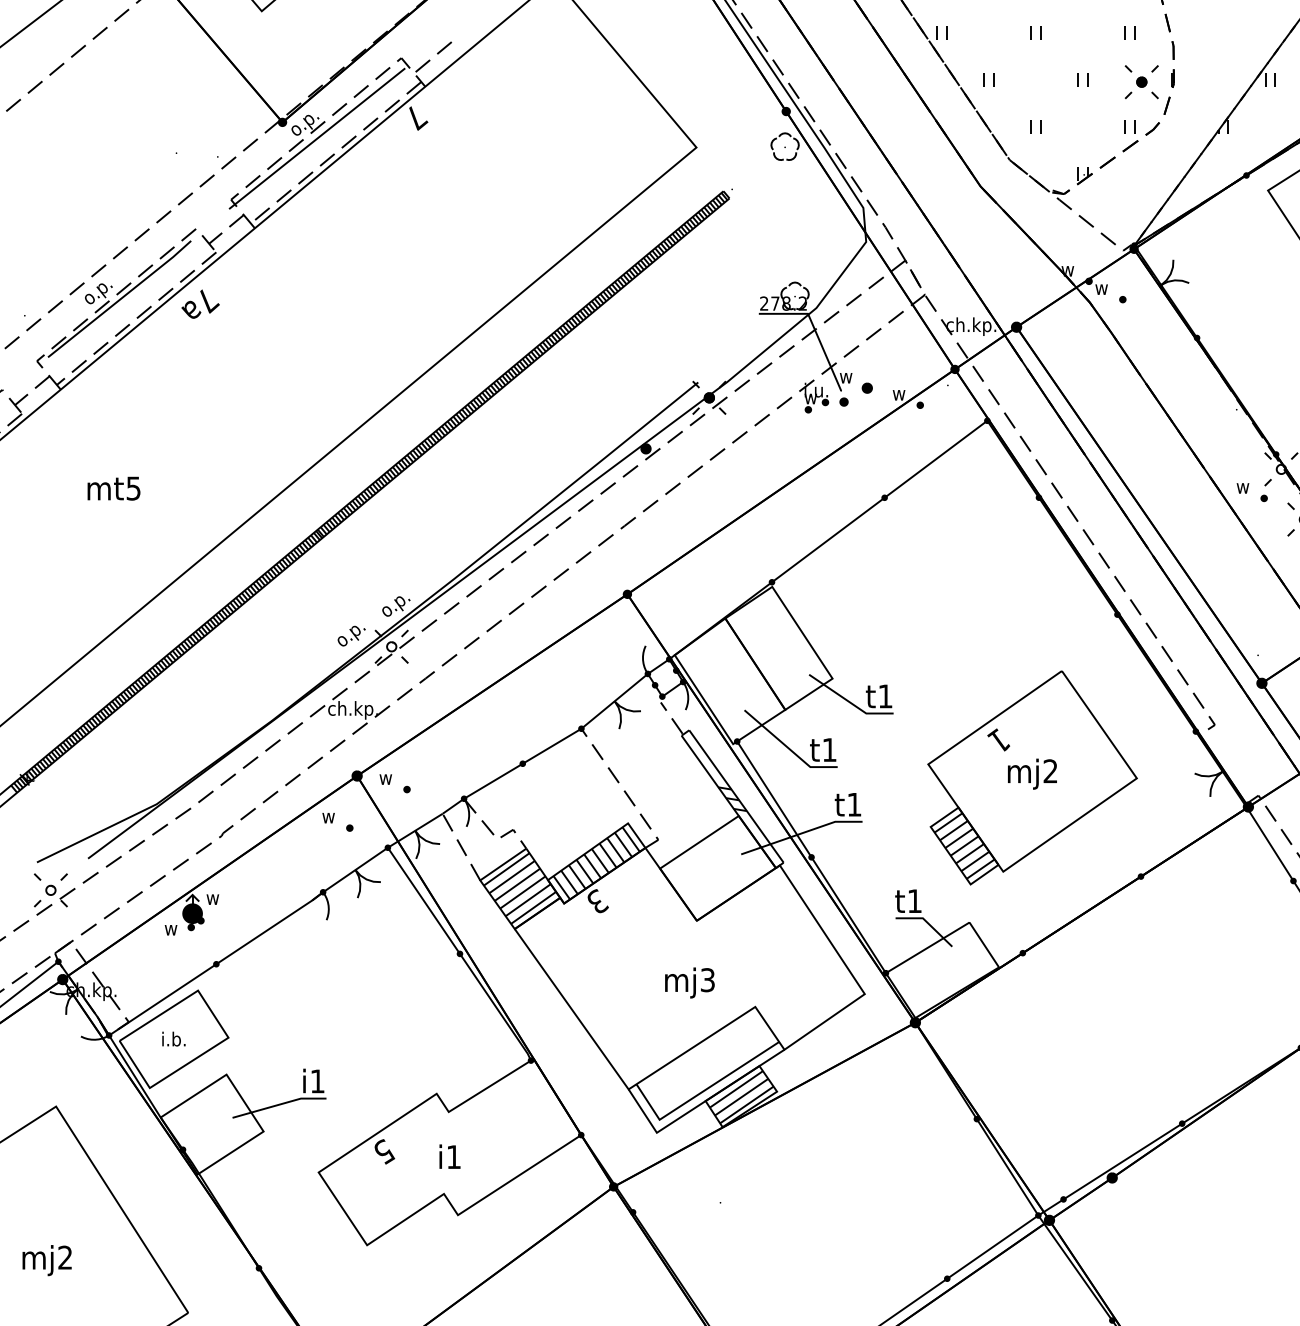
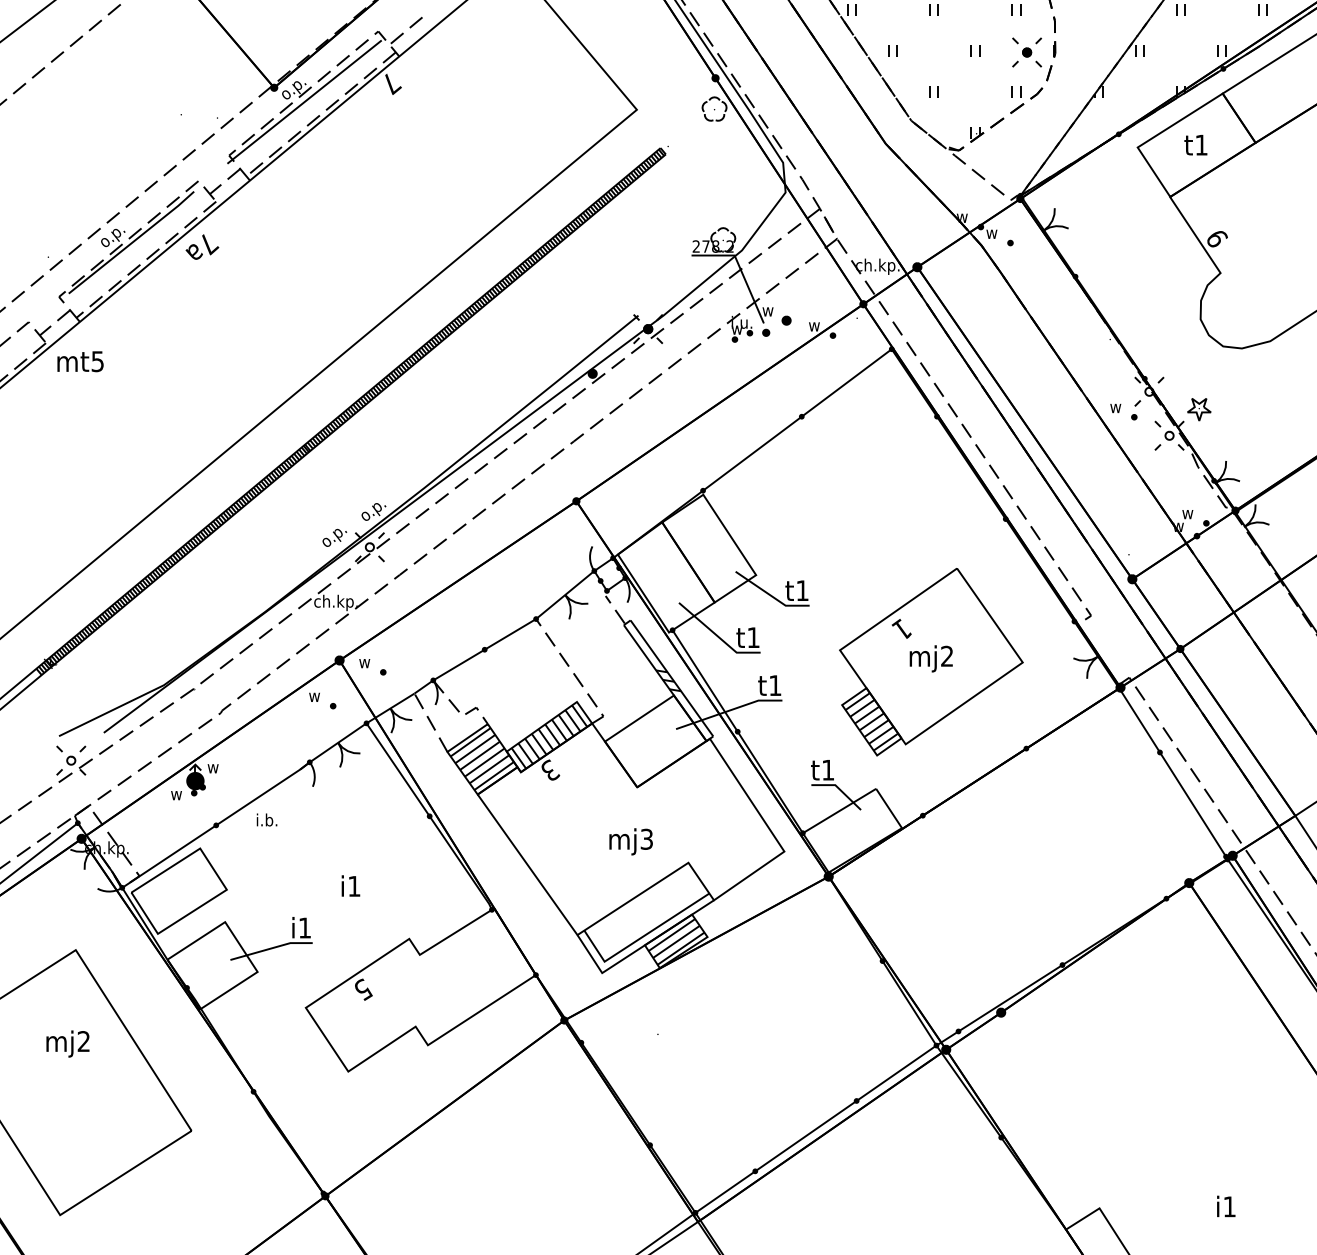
text: (113, 488) -> (80, 361), moved
text: (173, 1038) -> (266, 819), moved
text: (449, 1156) -> (350, 885), moved
text: (46, 1259) -> (67, 1043), moved

